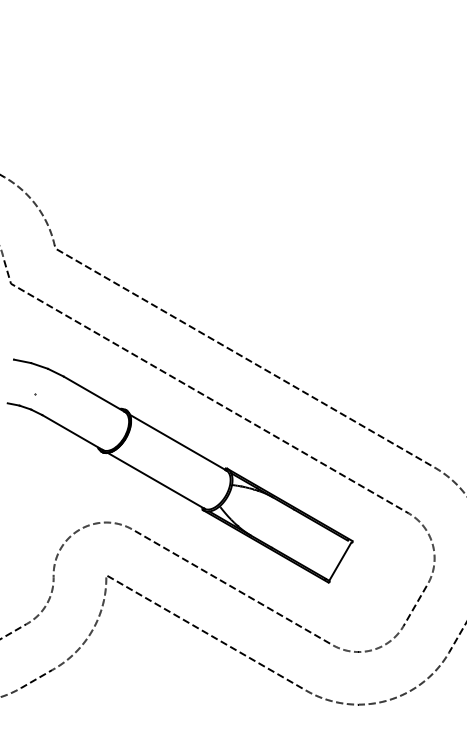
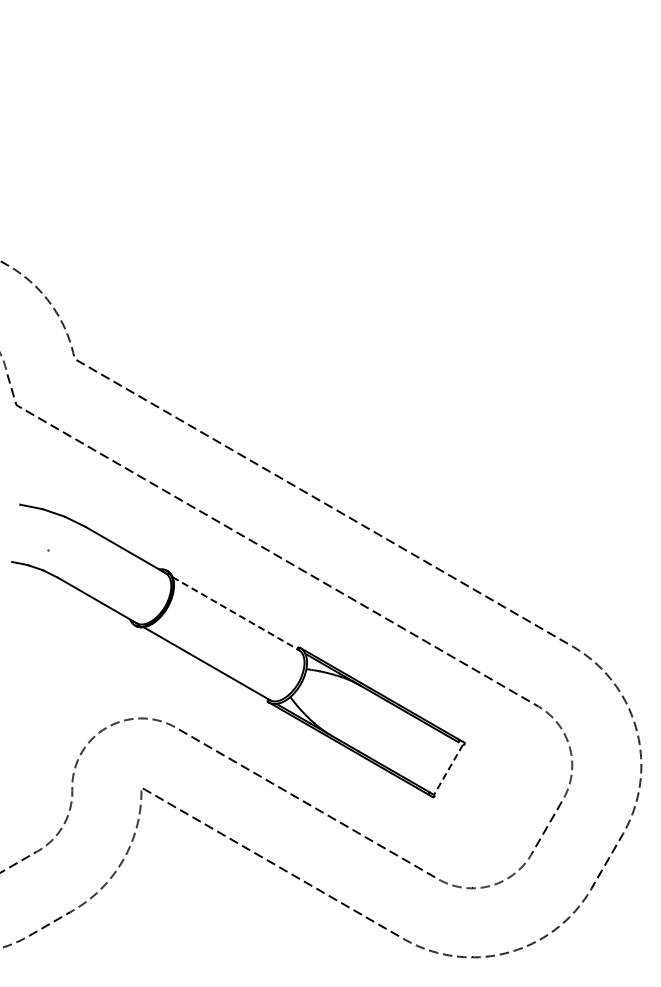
line: (177, 442) -> (235, 613), solid -> dashed
line: (340, 561) -> (448, 769), solid -> dashed

